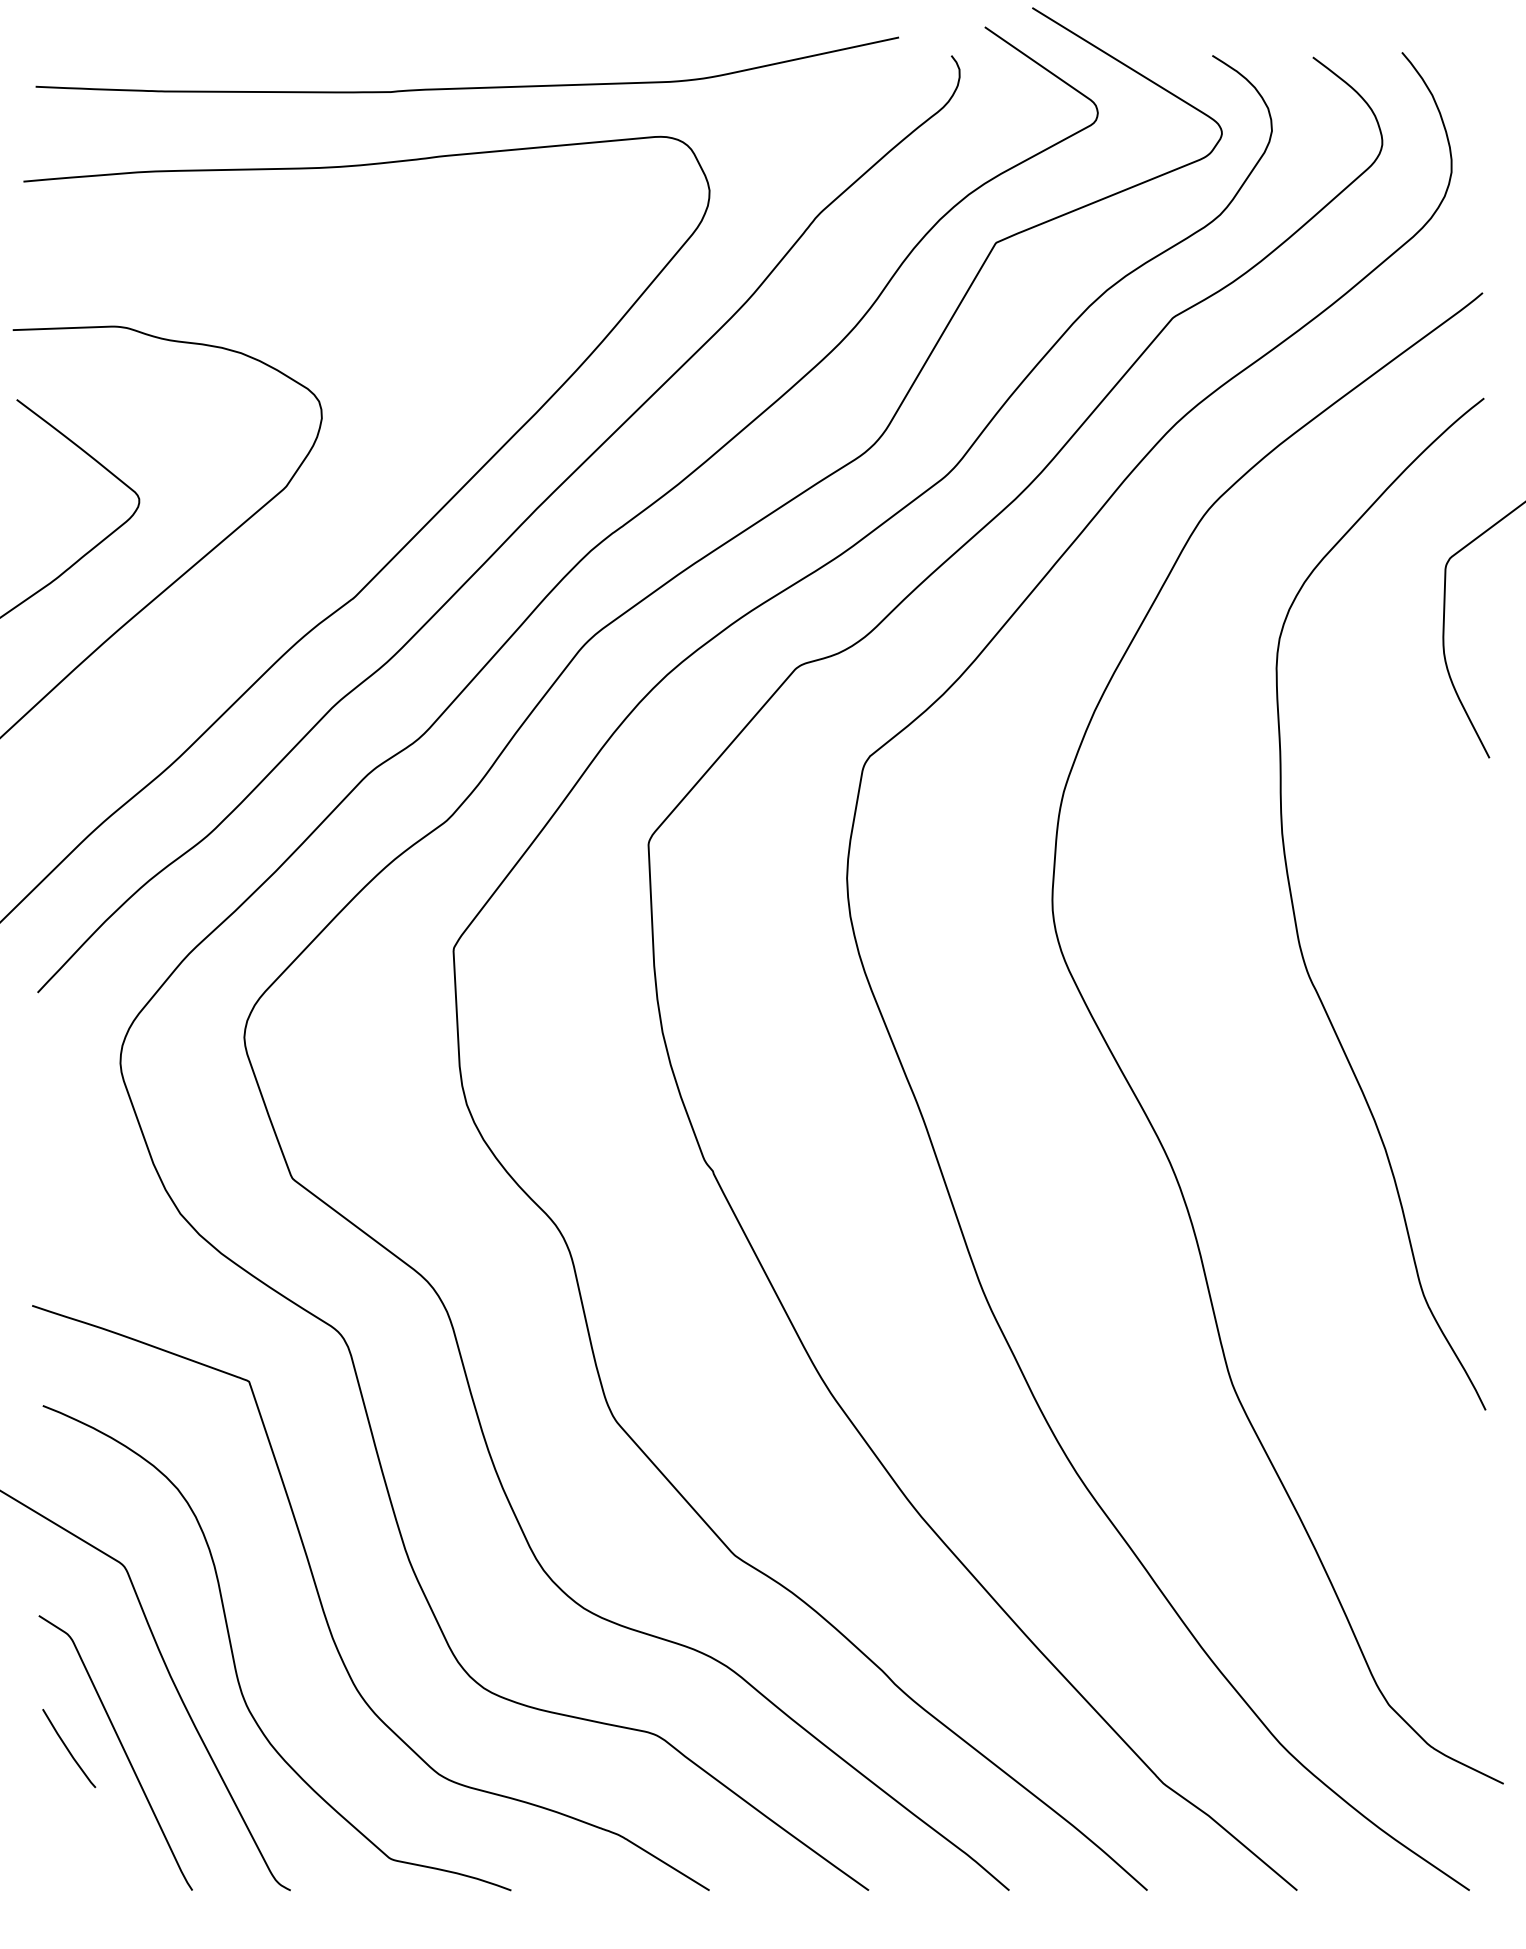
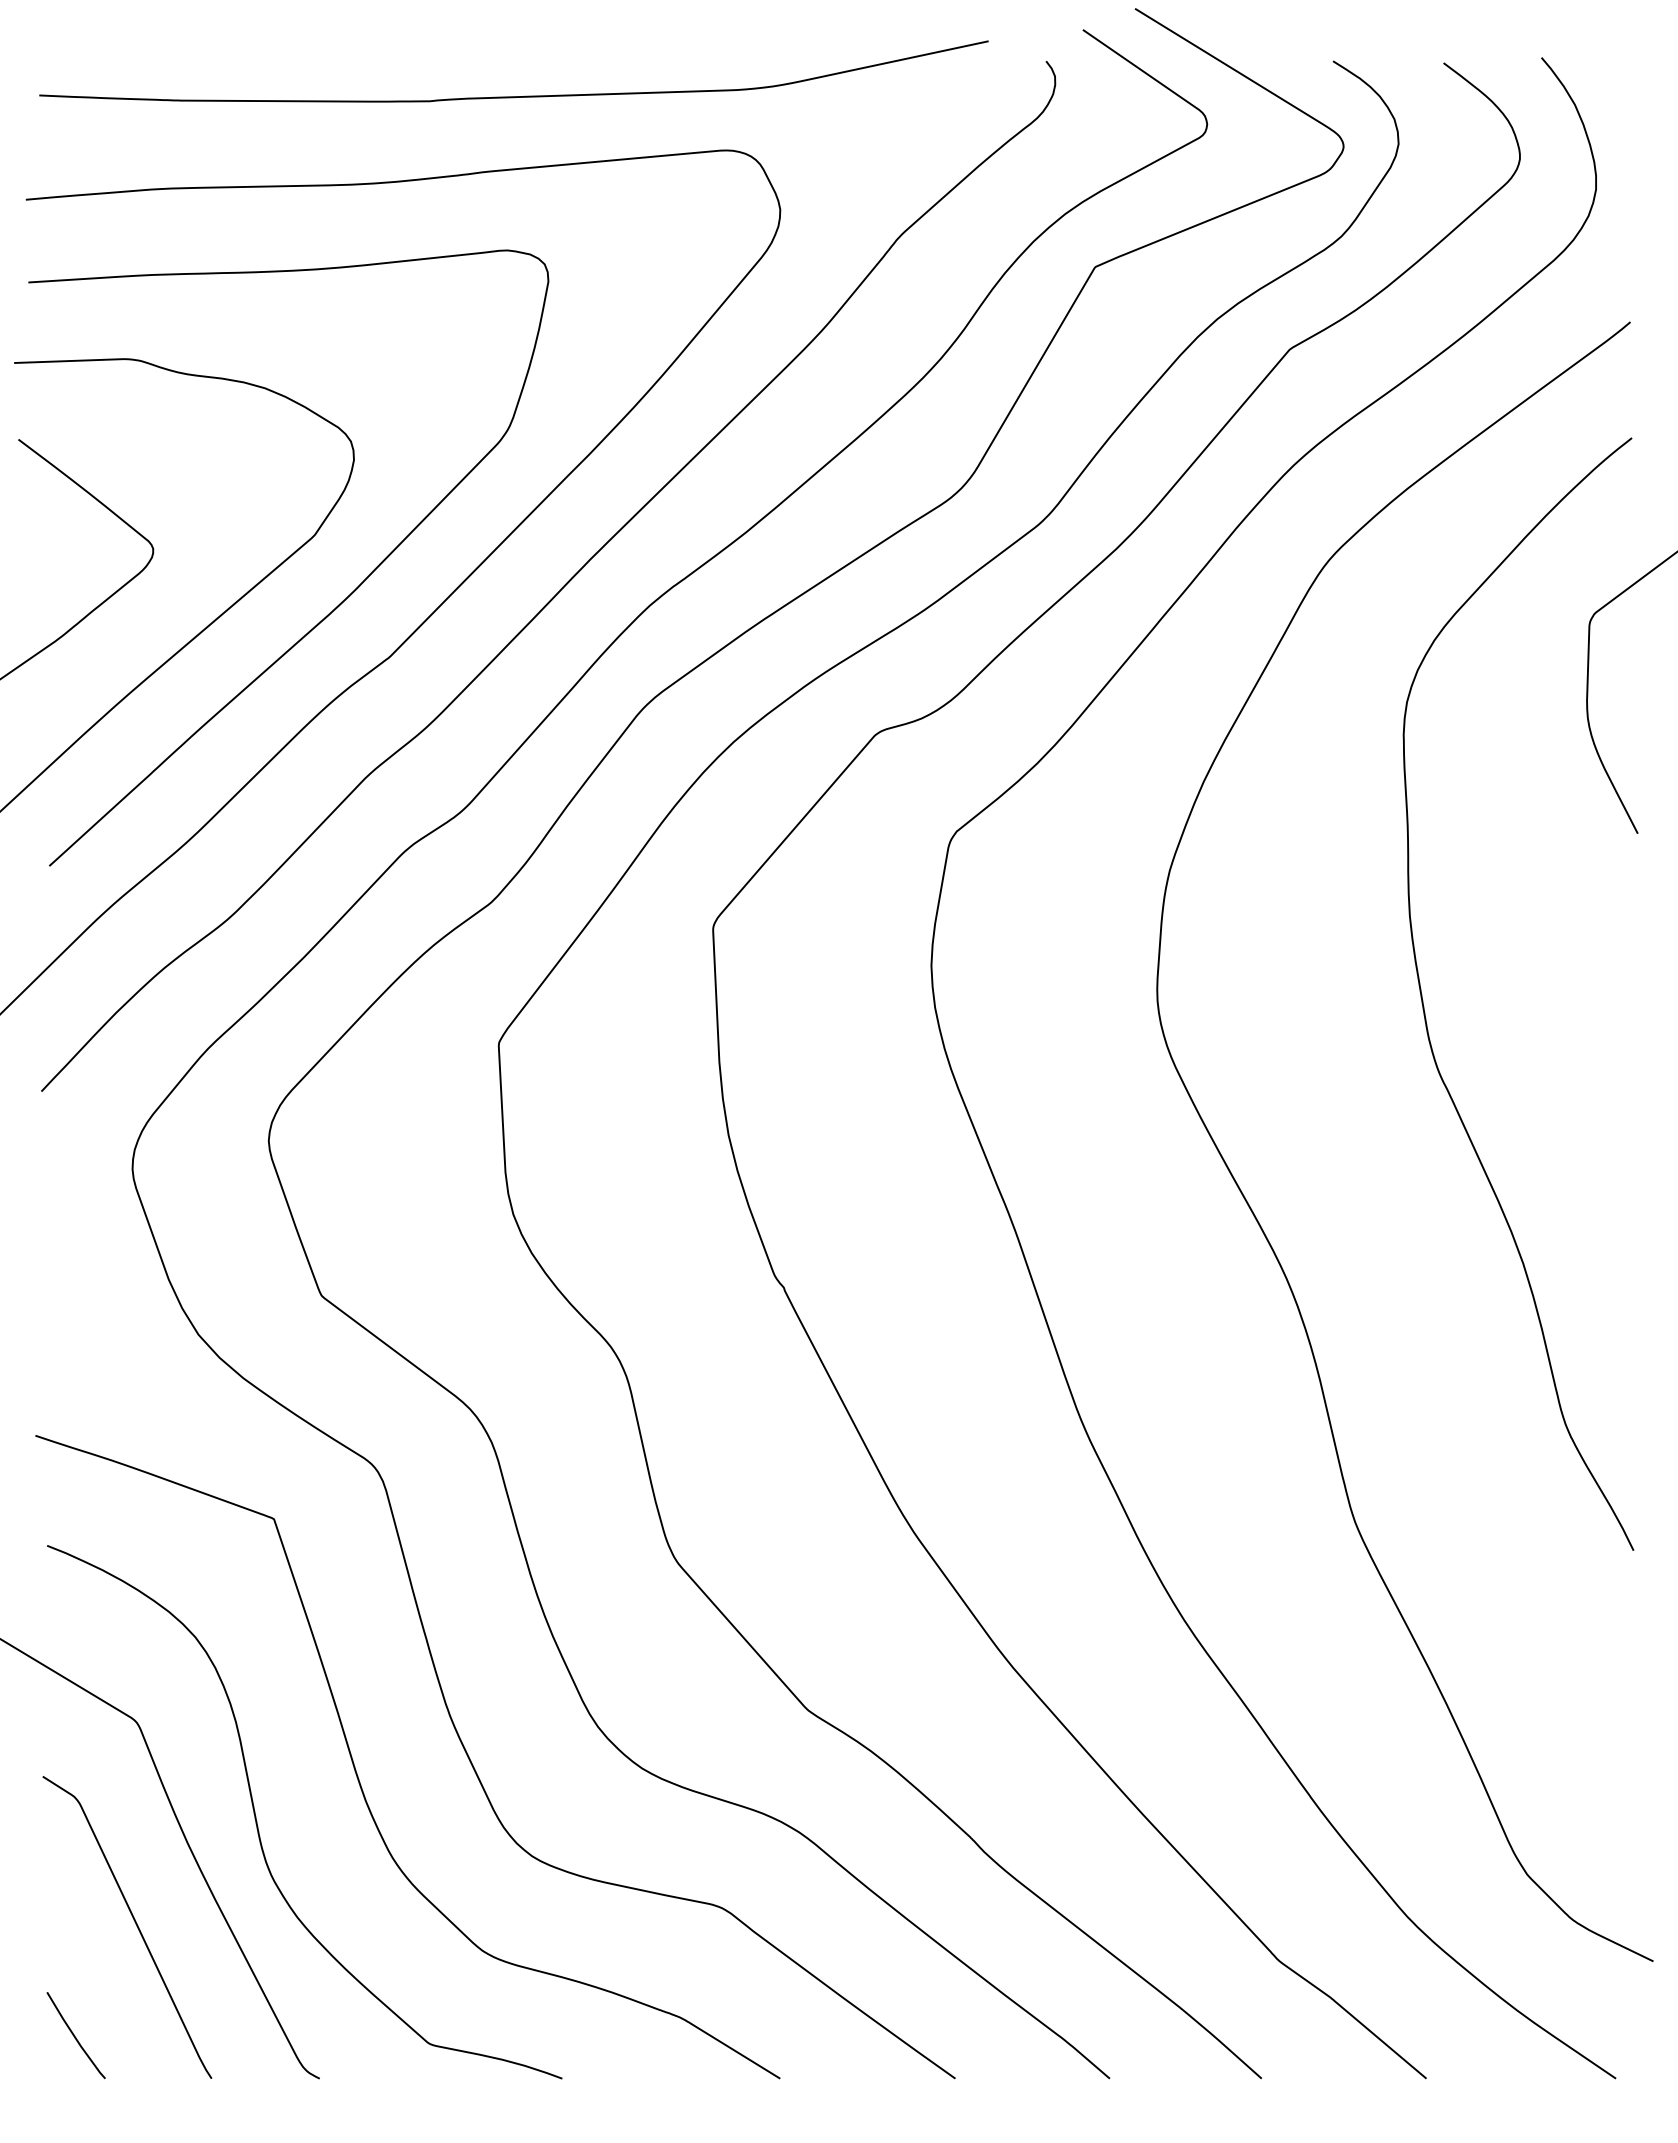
curve: (306, 550) -> (337, 605), added
line: (67, 1748) -> (74, 2035), moved

